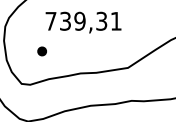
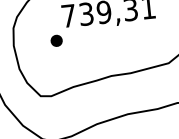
part: (41, 51) -> (55, 41), moved

